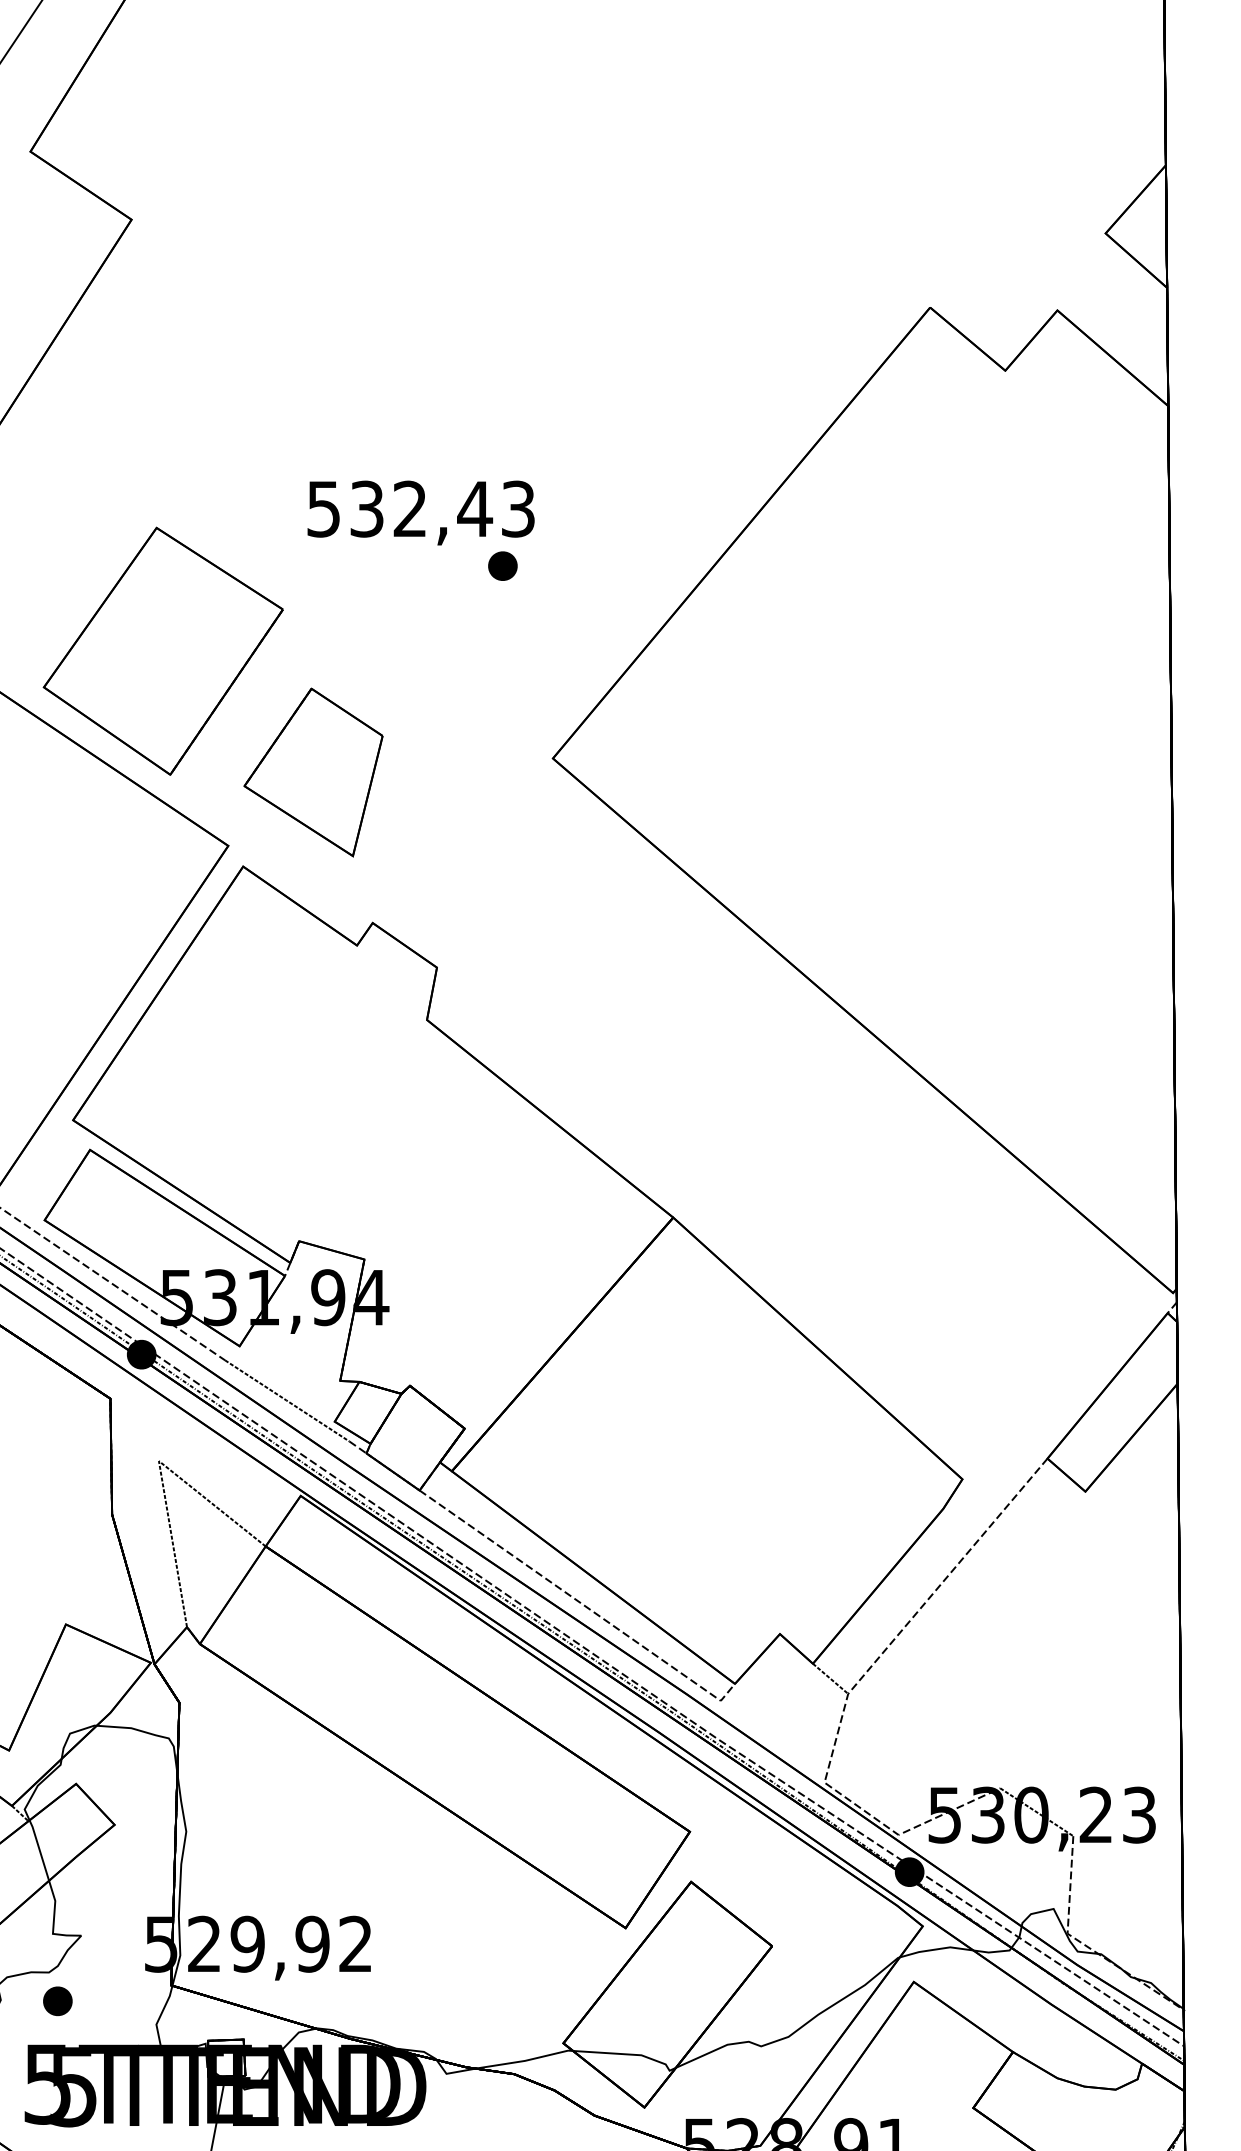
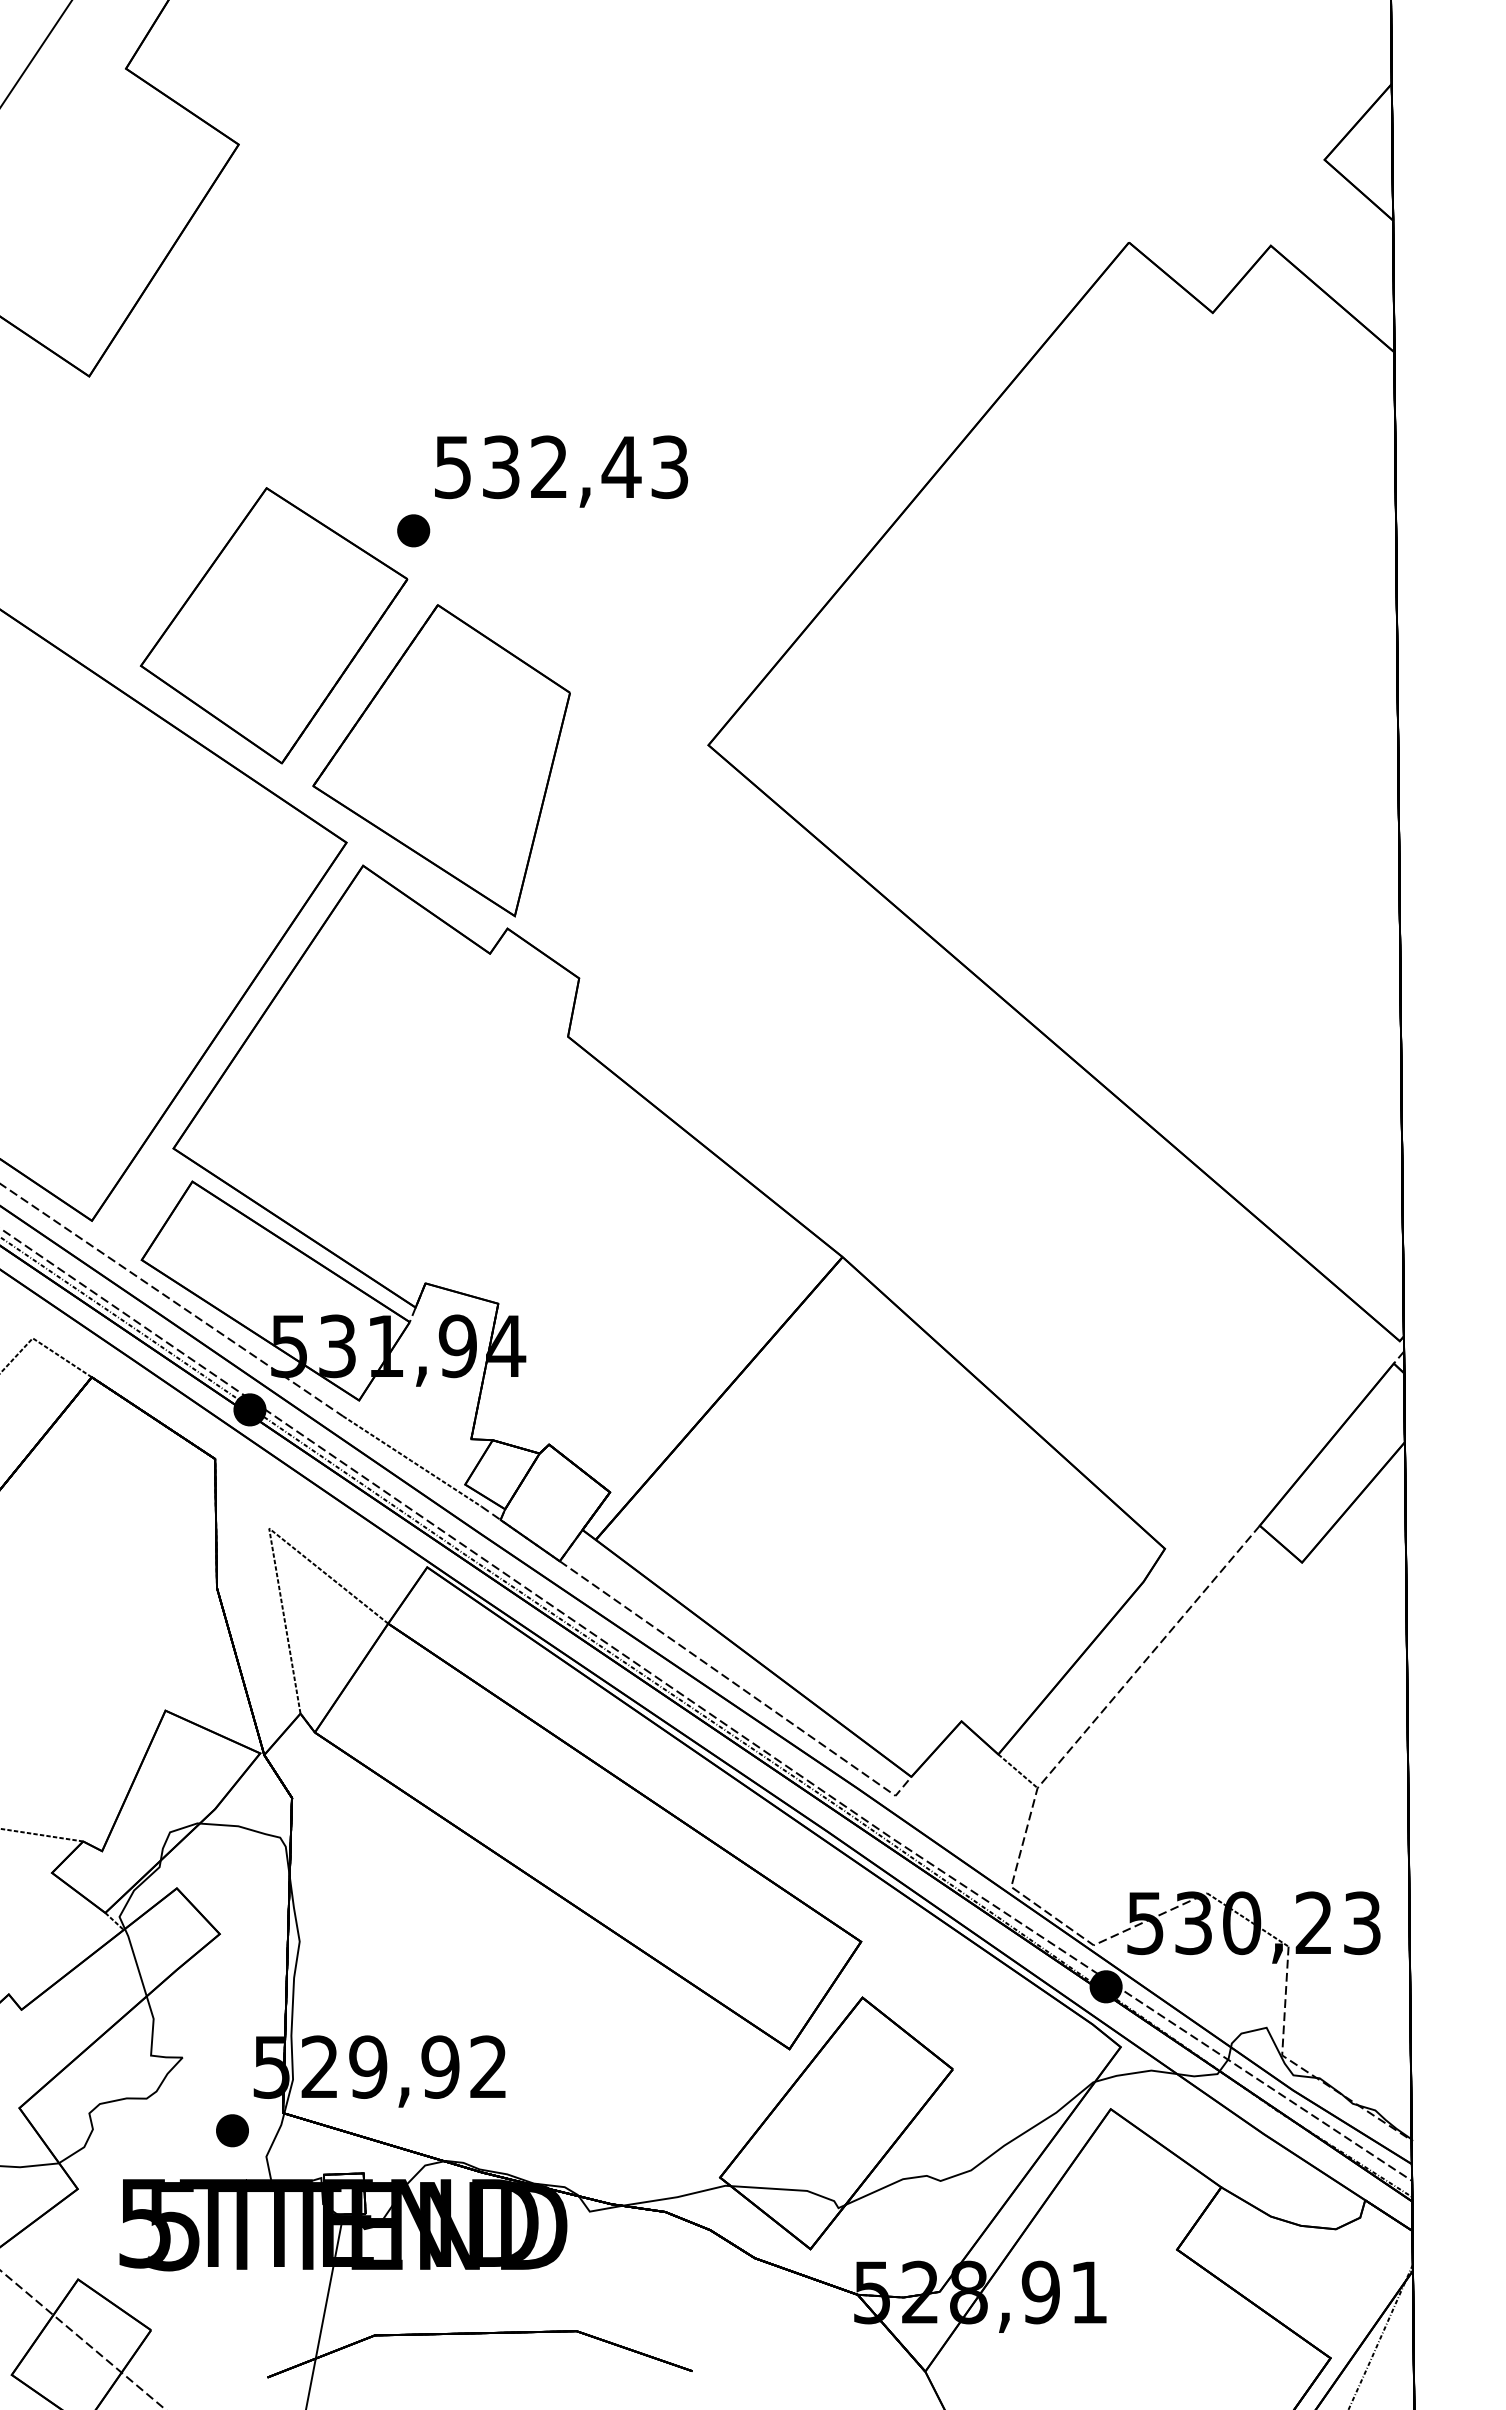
part: (502, 565) -> (413, 530), moved
part: (313, 772) -> (441, 760), size x1.67
part: (57, 2001) -> (232, 2130), moved

